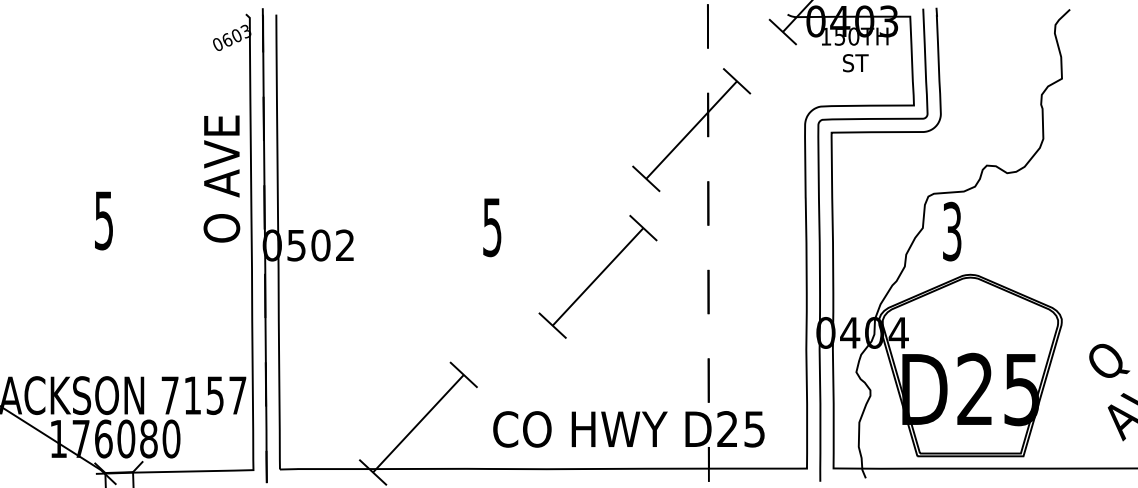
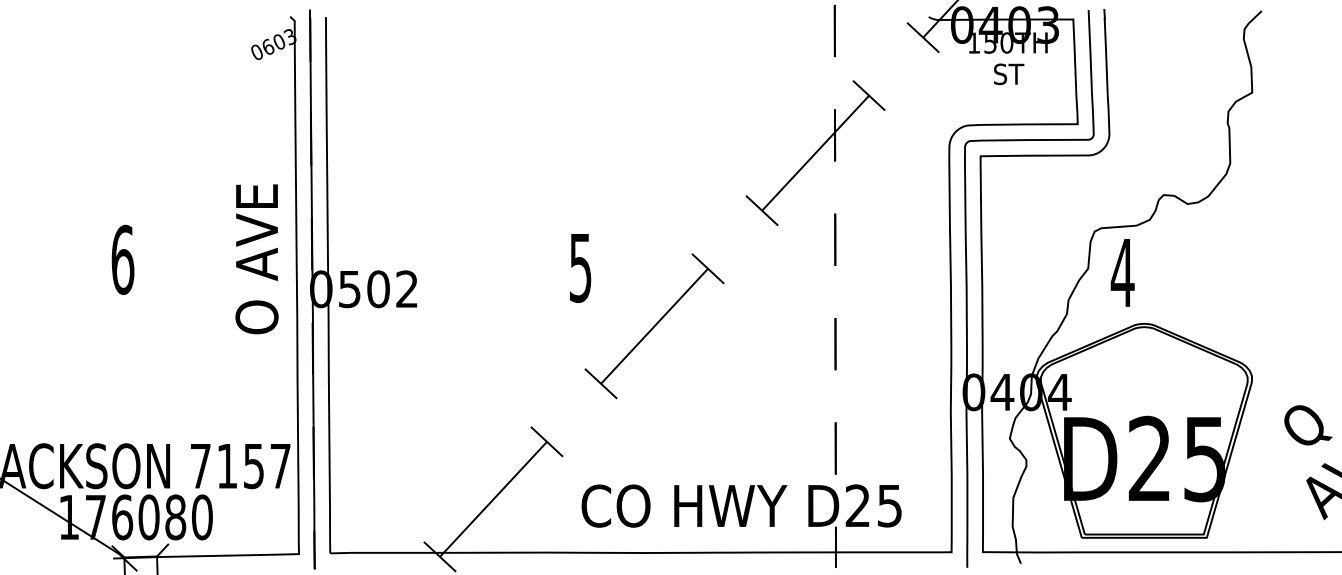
text: (221, 178) -> (256, 258), moved
text: (103, 220) -> (122, 259), 5 -> 6
text: (952, 231) -> (1123, 272), 3 -> 4
part: (597, 276) -> (653, 325), moved

